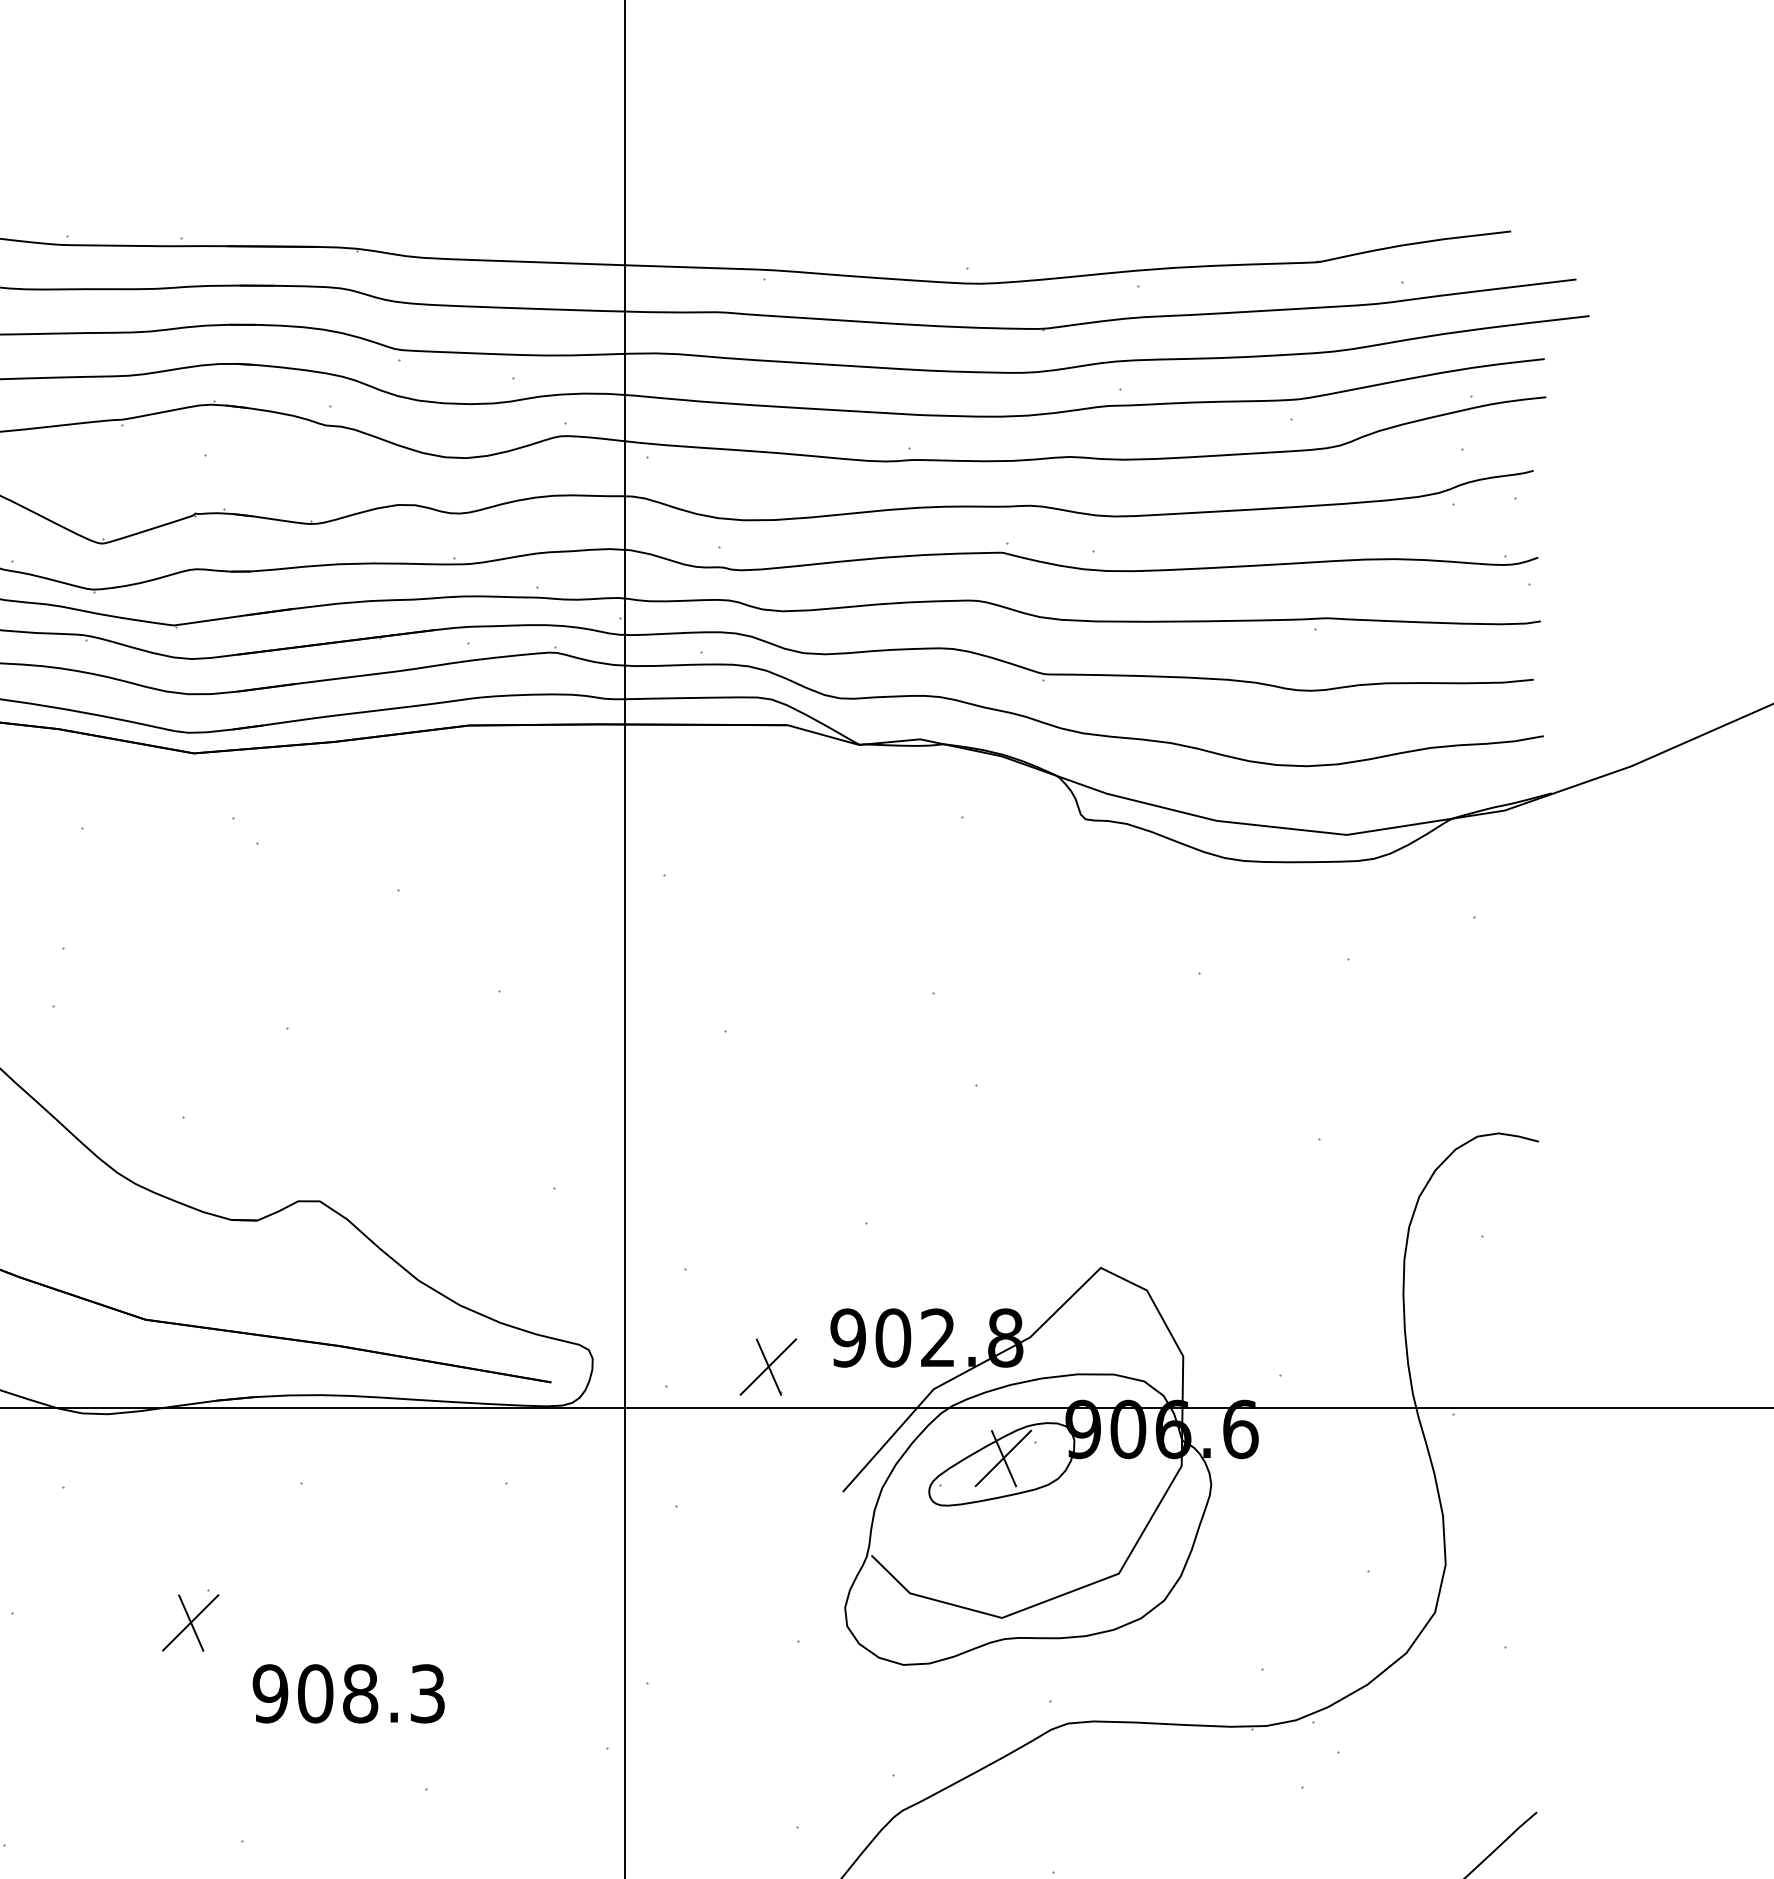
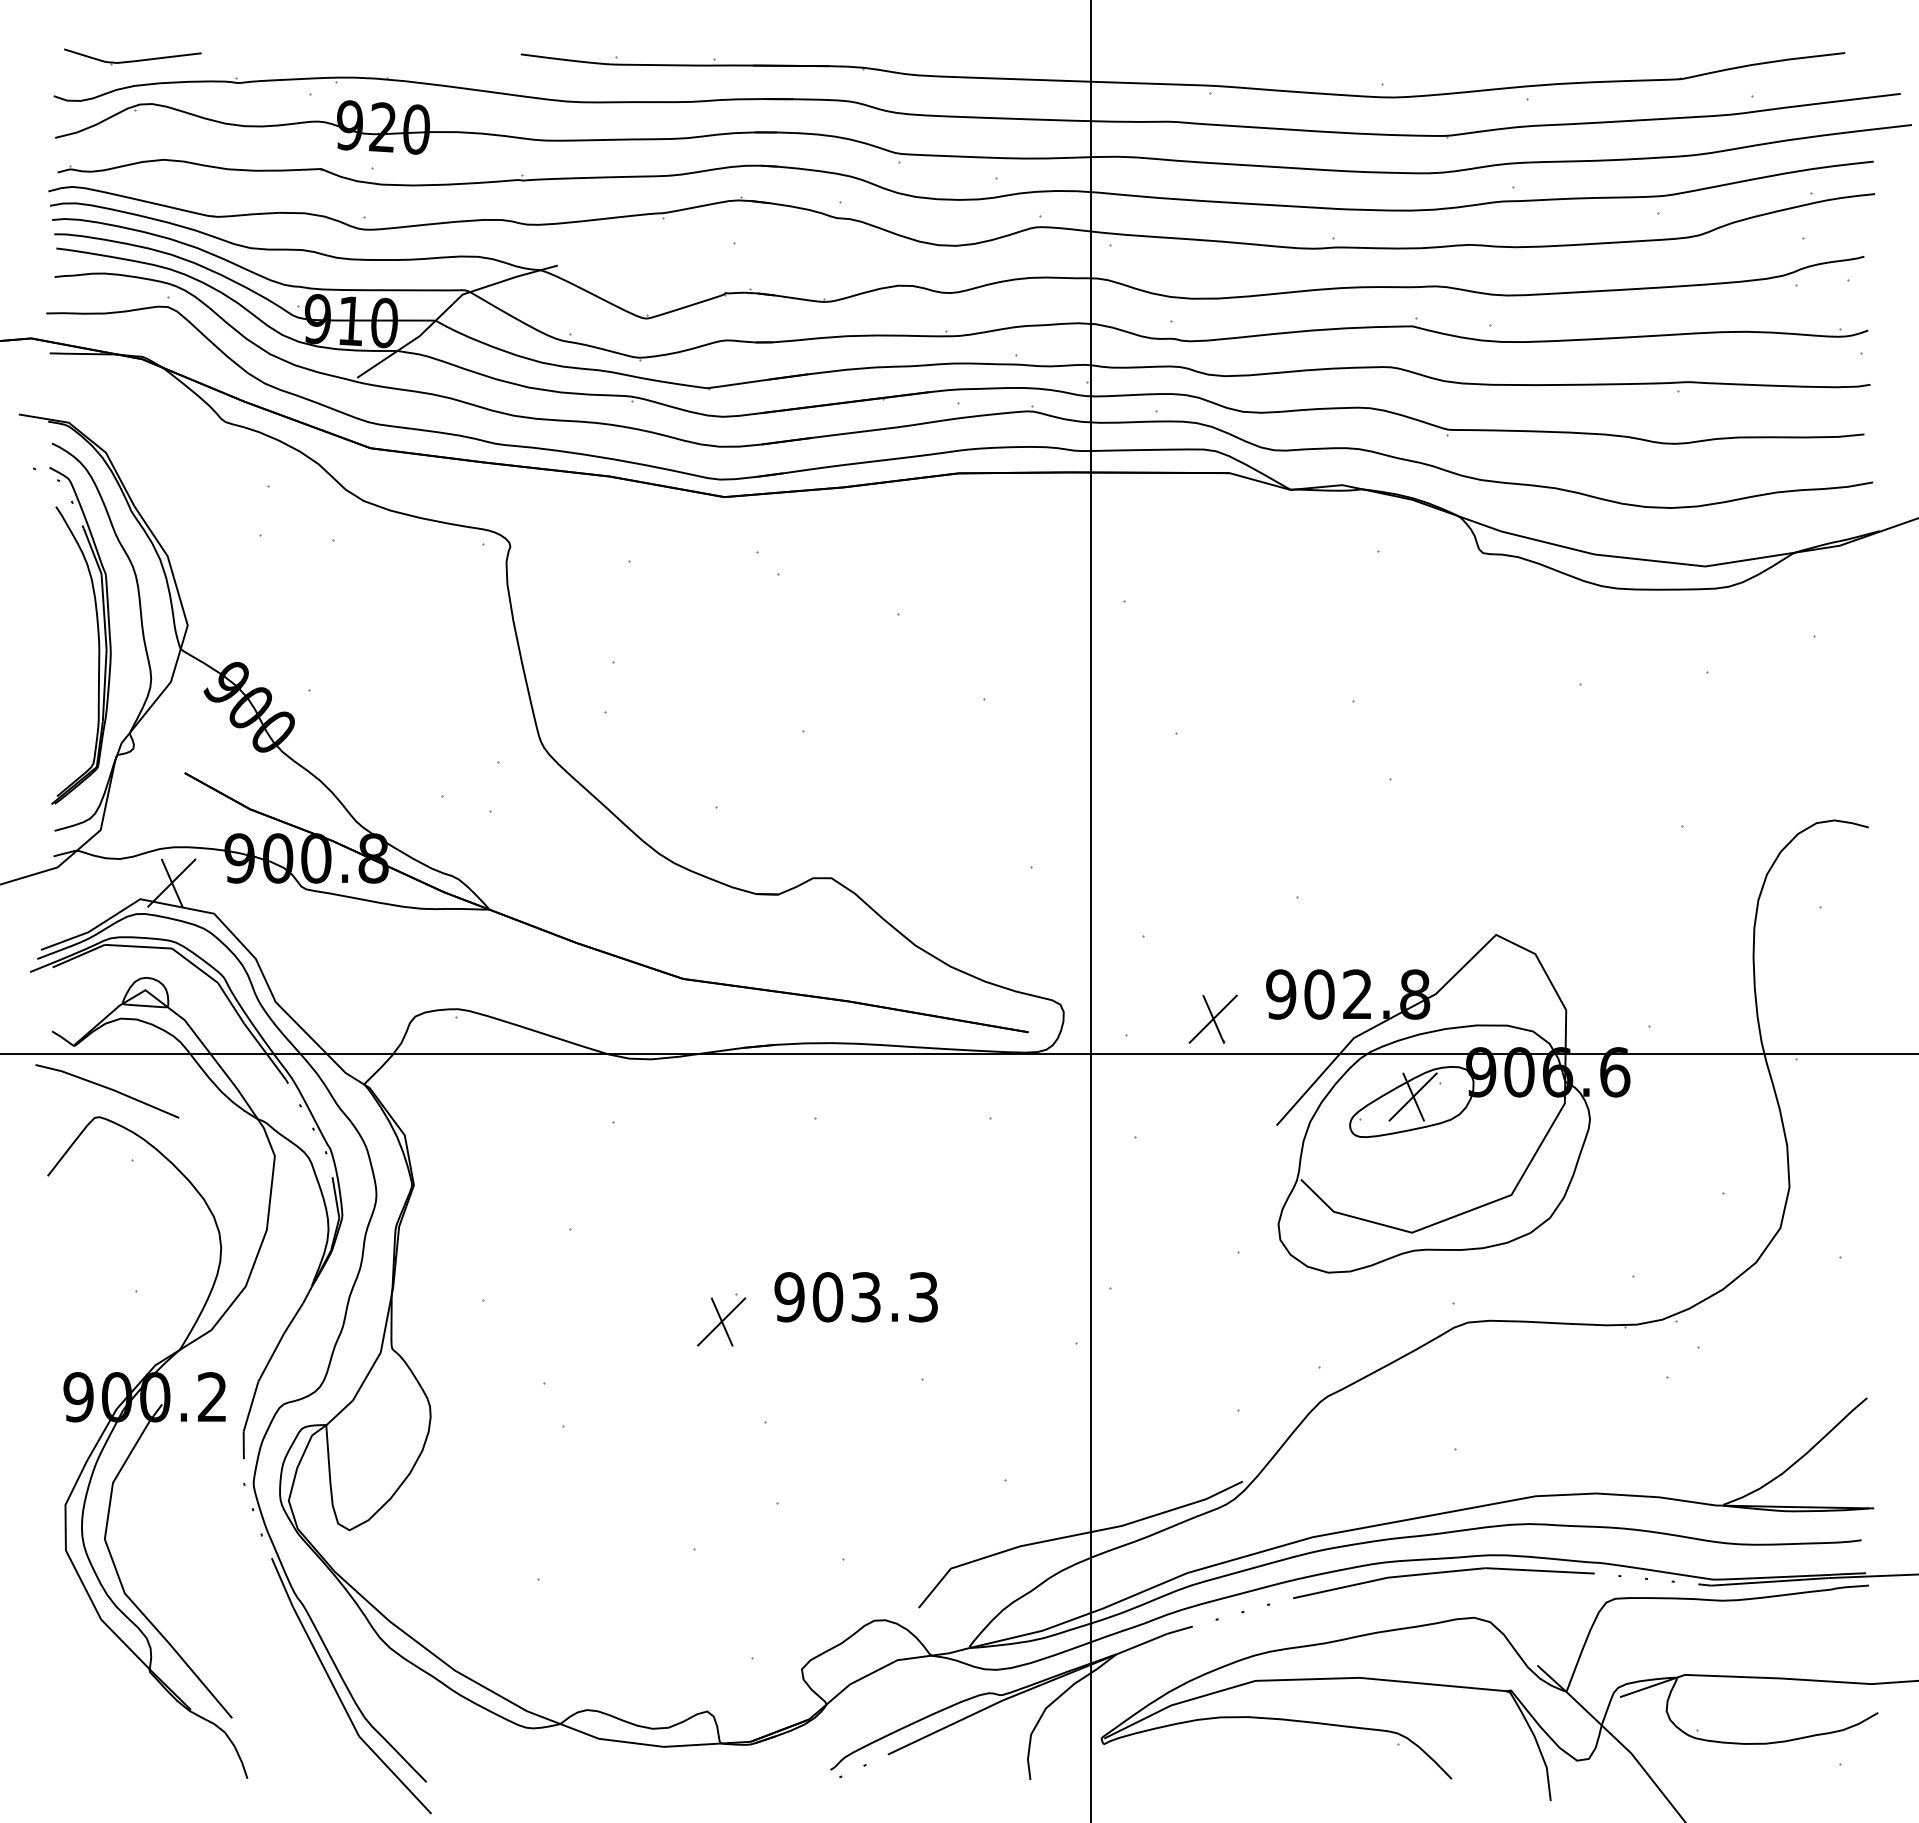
part: (190, 1620) -> (721, 1319), moved
text: (360, 1694) -> (866, 1297), 908.3 -> 903.3

